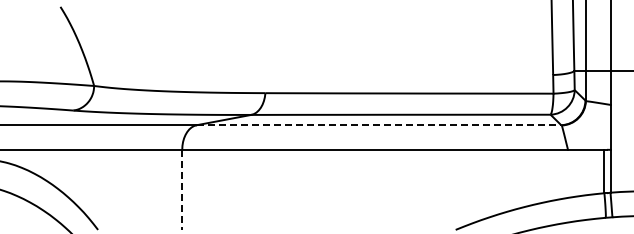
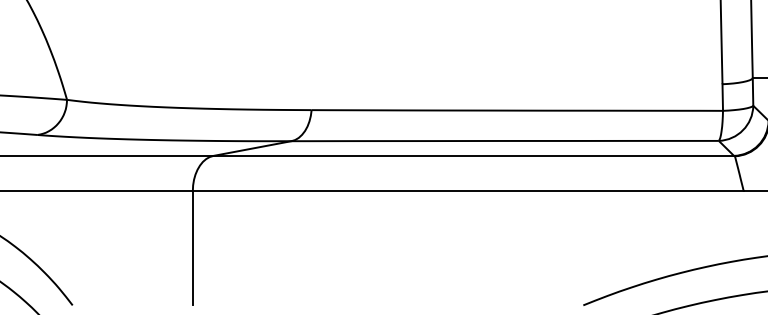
line: (379, 125) -> (474, 156), dashed -> solid
line: (182, 190) -> (193, 249), dashed -> solid

